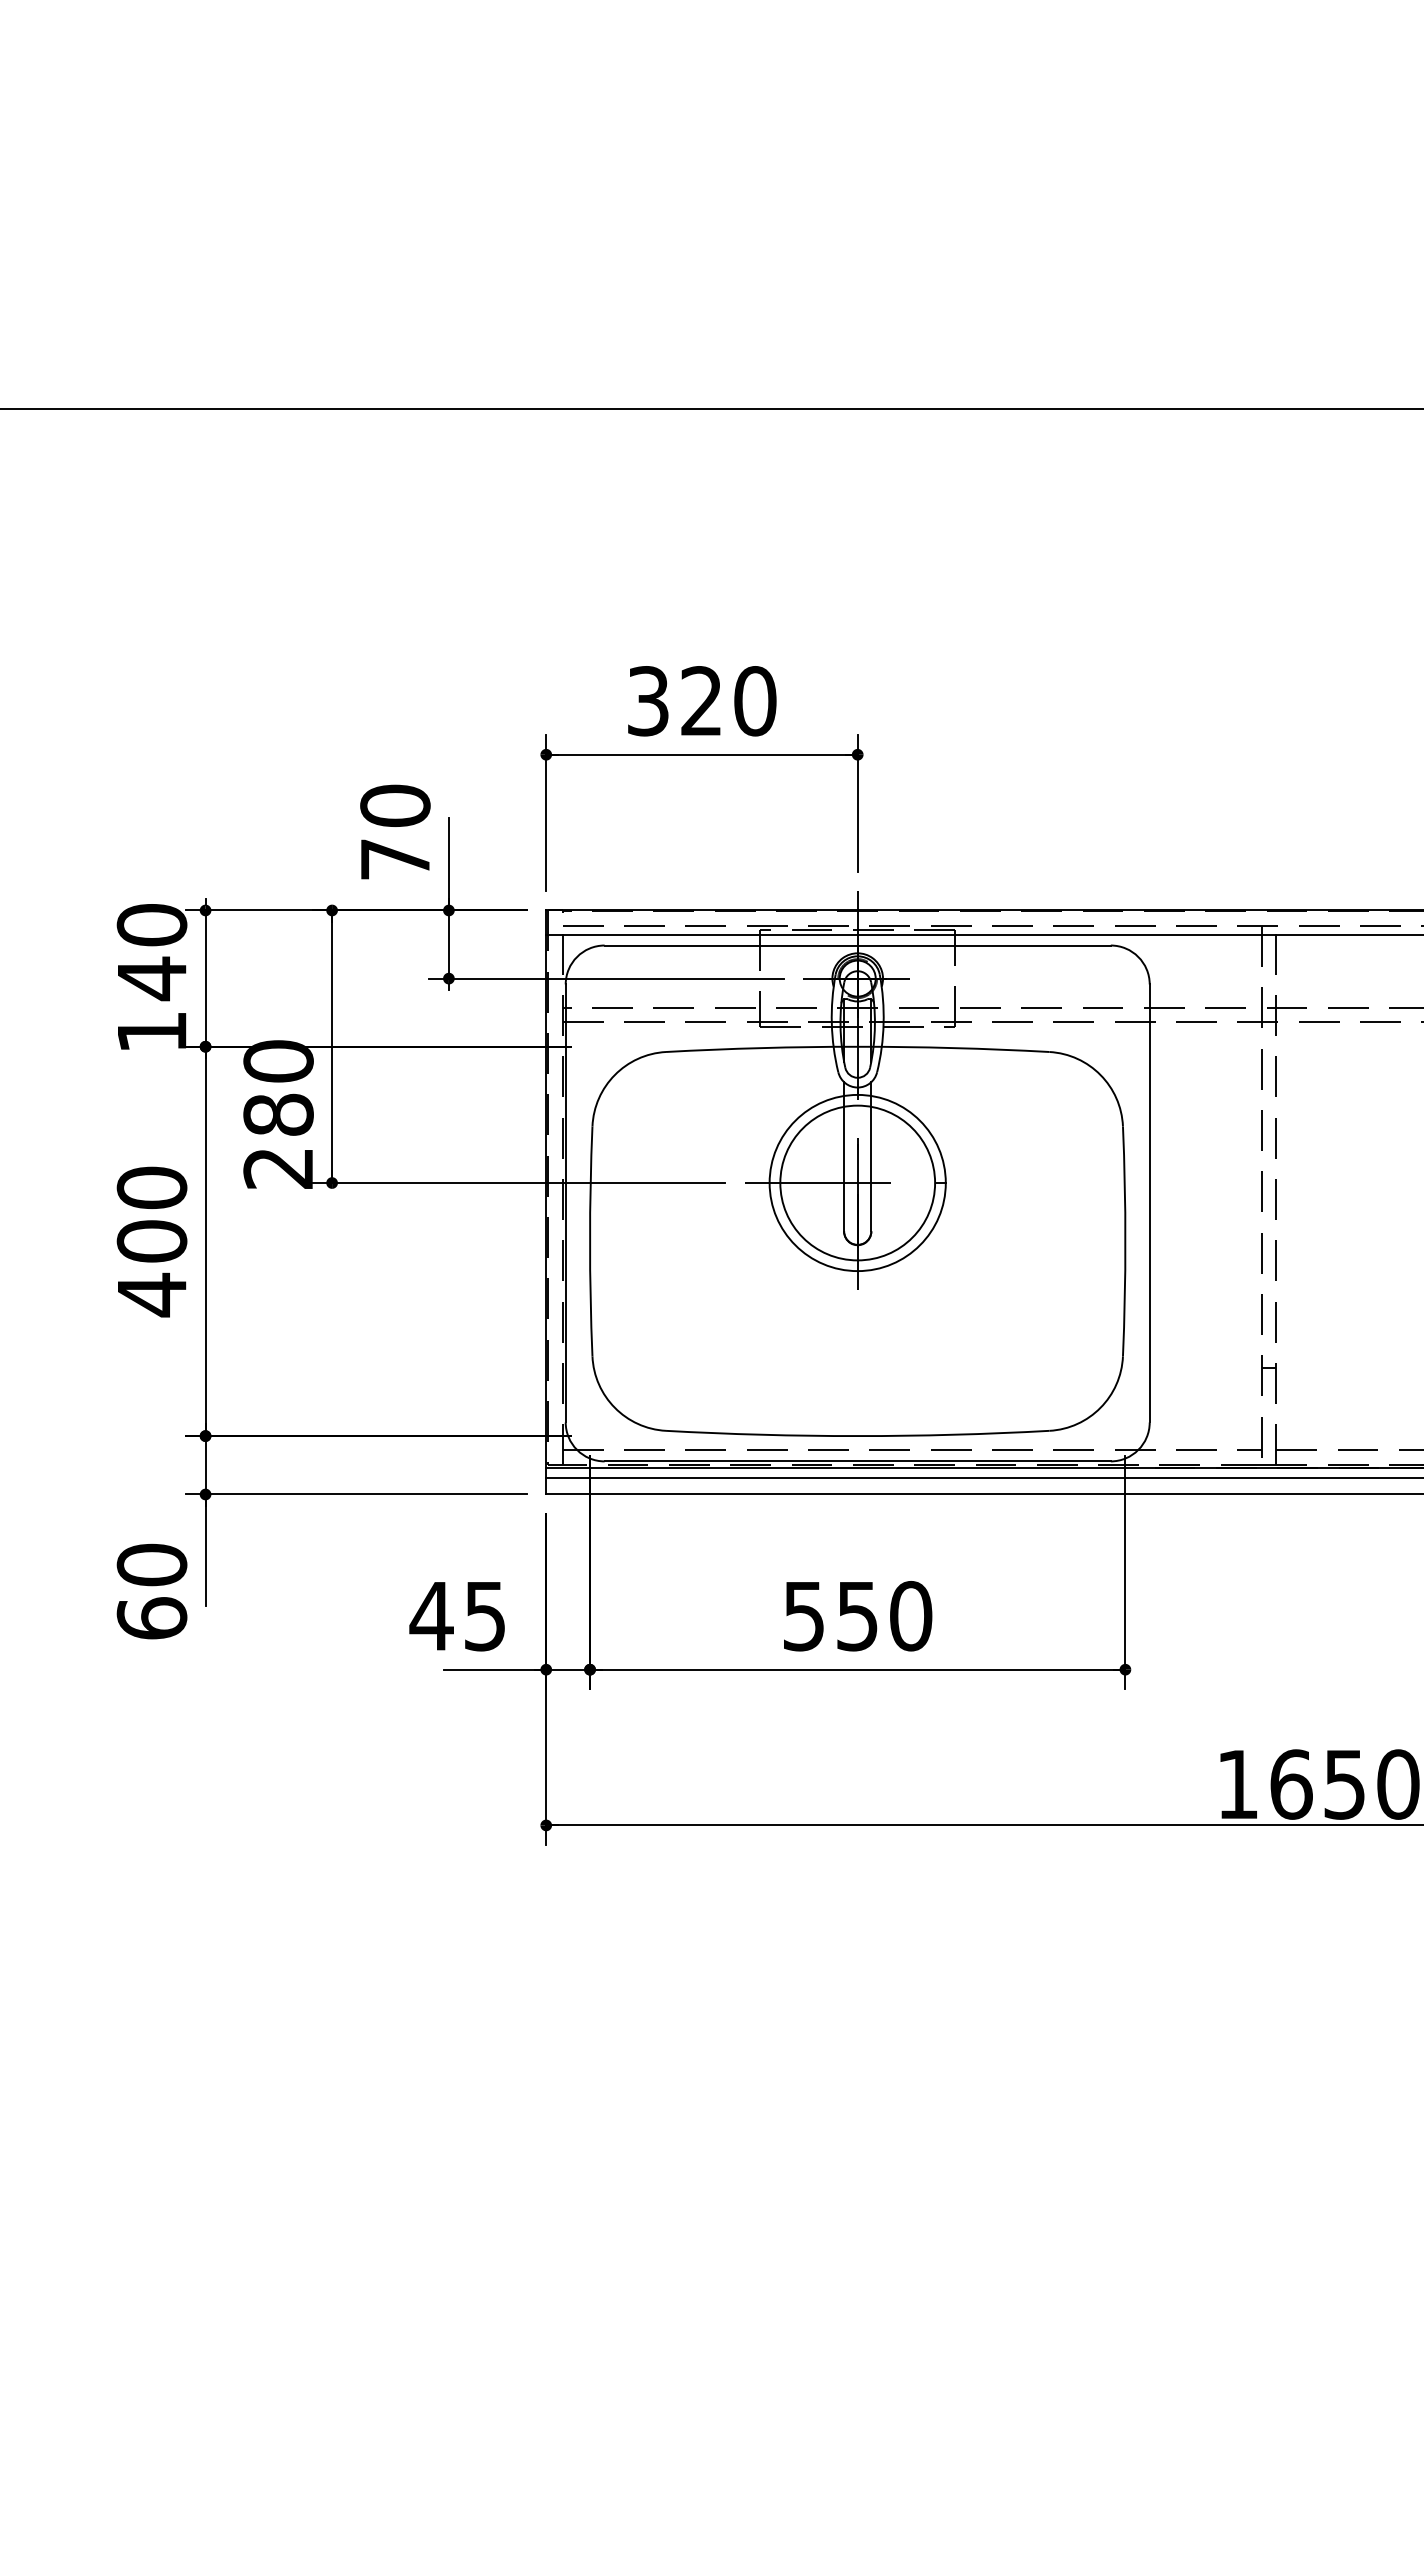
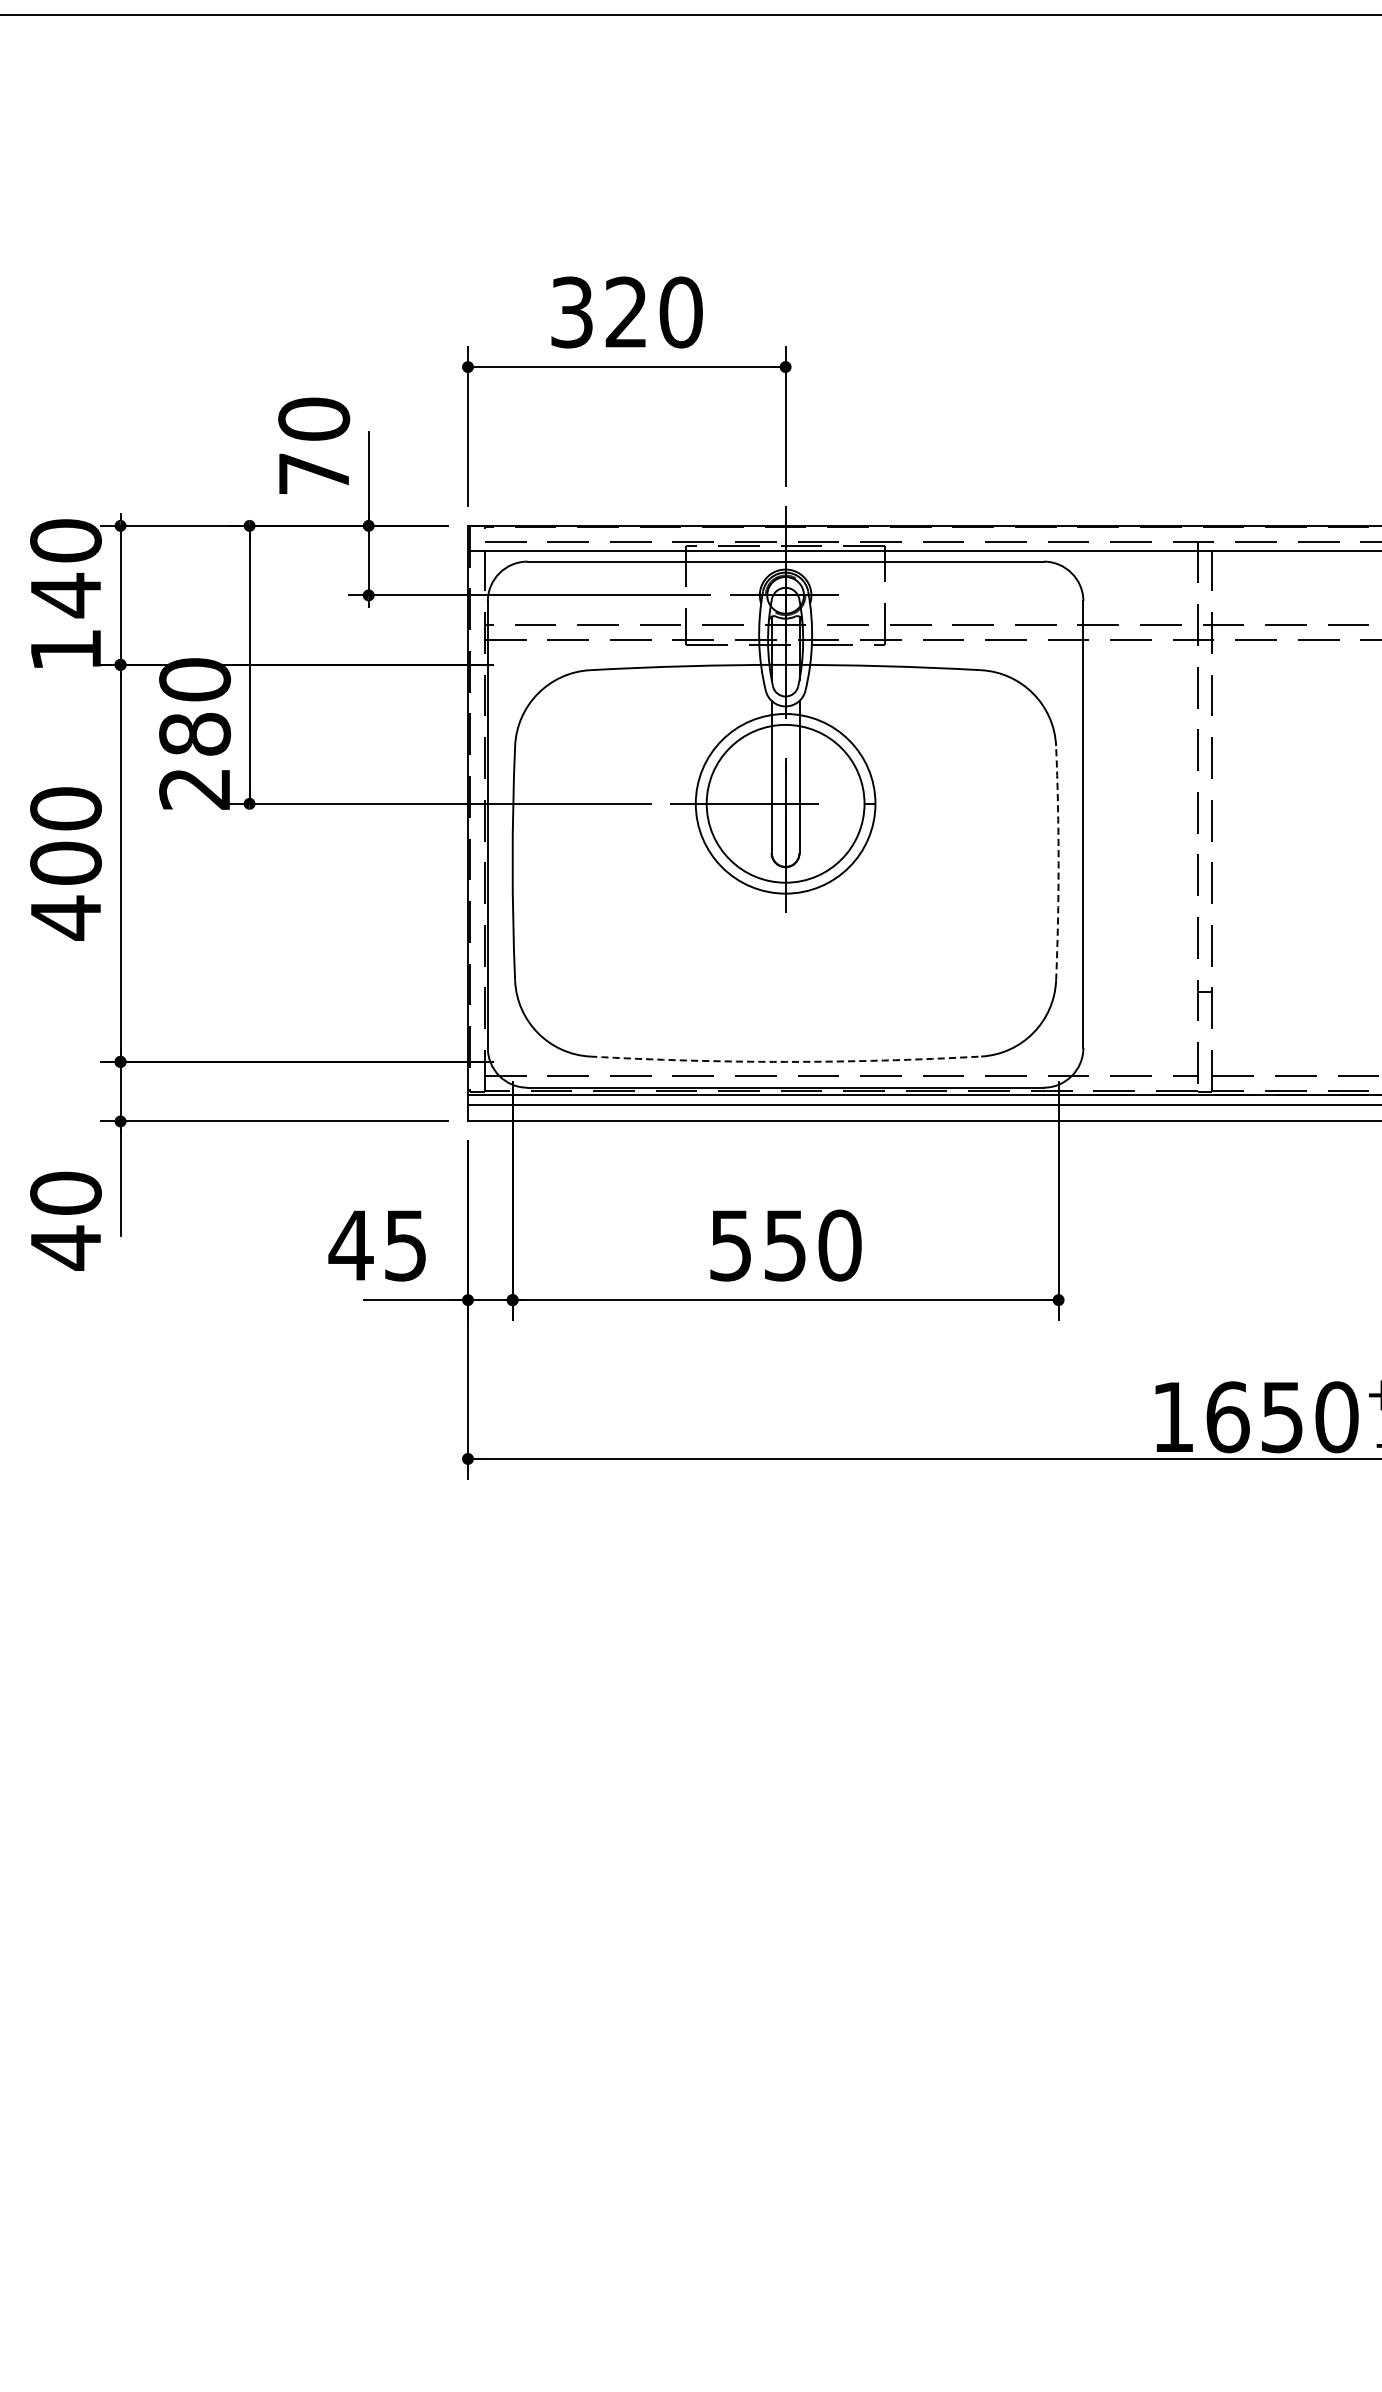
arc: (1125, 1241) -> (1058, 863), solid -> dashed
arc: (857, 1436) -> (785, 1062), solid -> dashed
text: (151, 1618) -> (65, 1247), 60 -> 40

